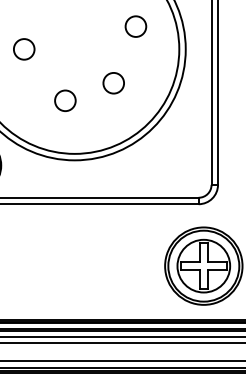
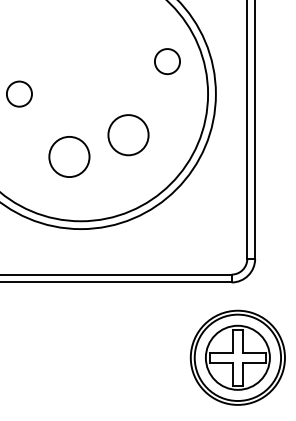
circle: (135, 26) -> (166, 61), moved
circle: (113, 83) -> (128, 135), size x1.6
circle: (65, 100) -> (69, 156), size x1.6

